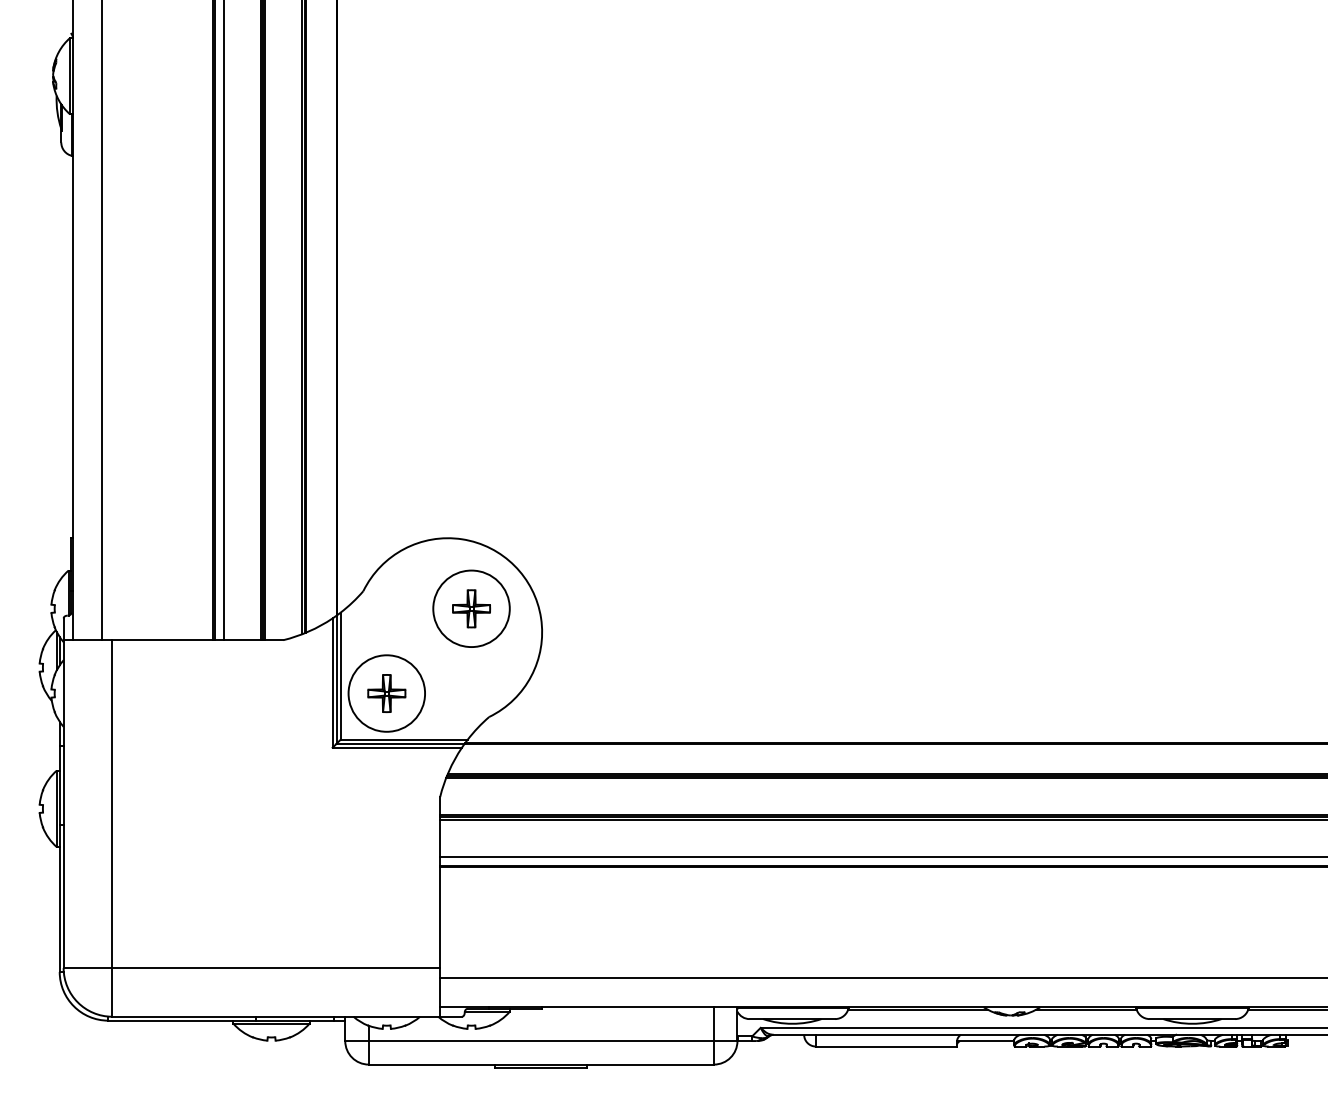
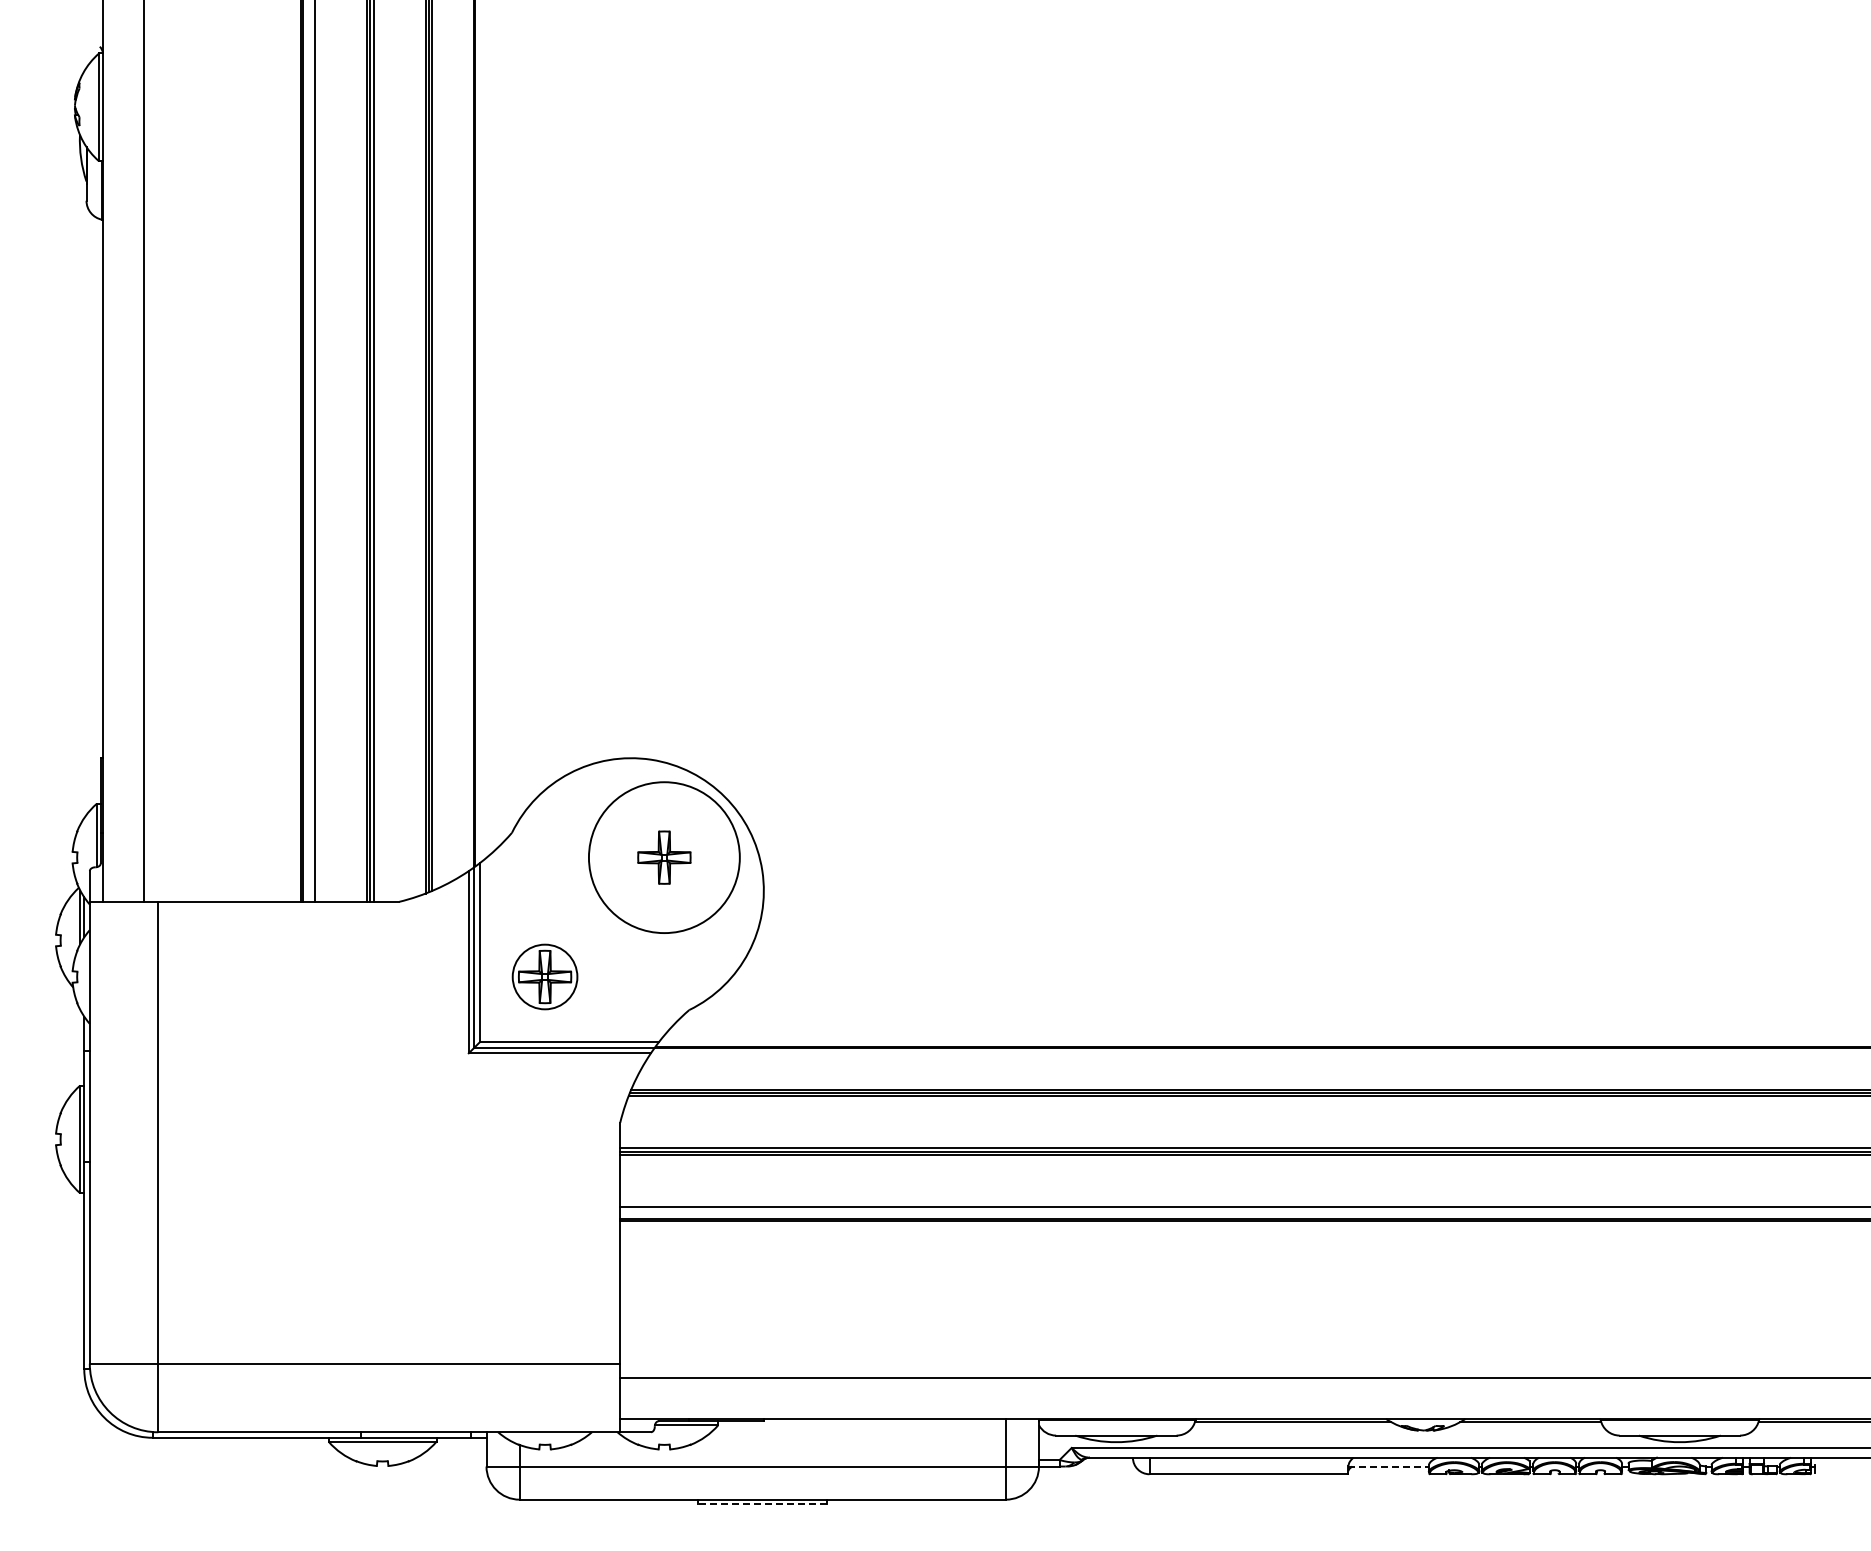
circle: (471, 608) -> (664, 857), size x1.4
circle: (386, 693) -> (544, 976), size x0.6
line: (986, 1041) -> (1389, 1466), solid -> dashed
line: (541, 1068) -> (762, 1504), solid -> dashed

